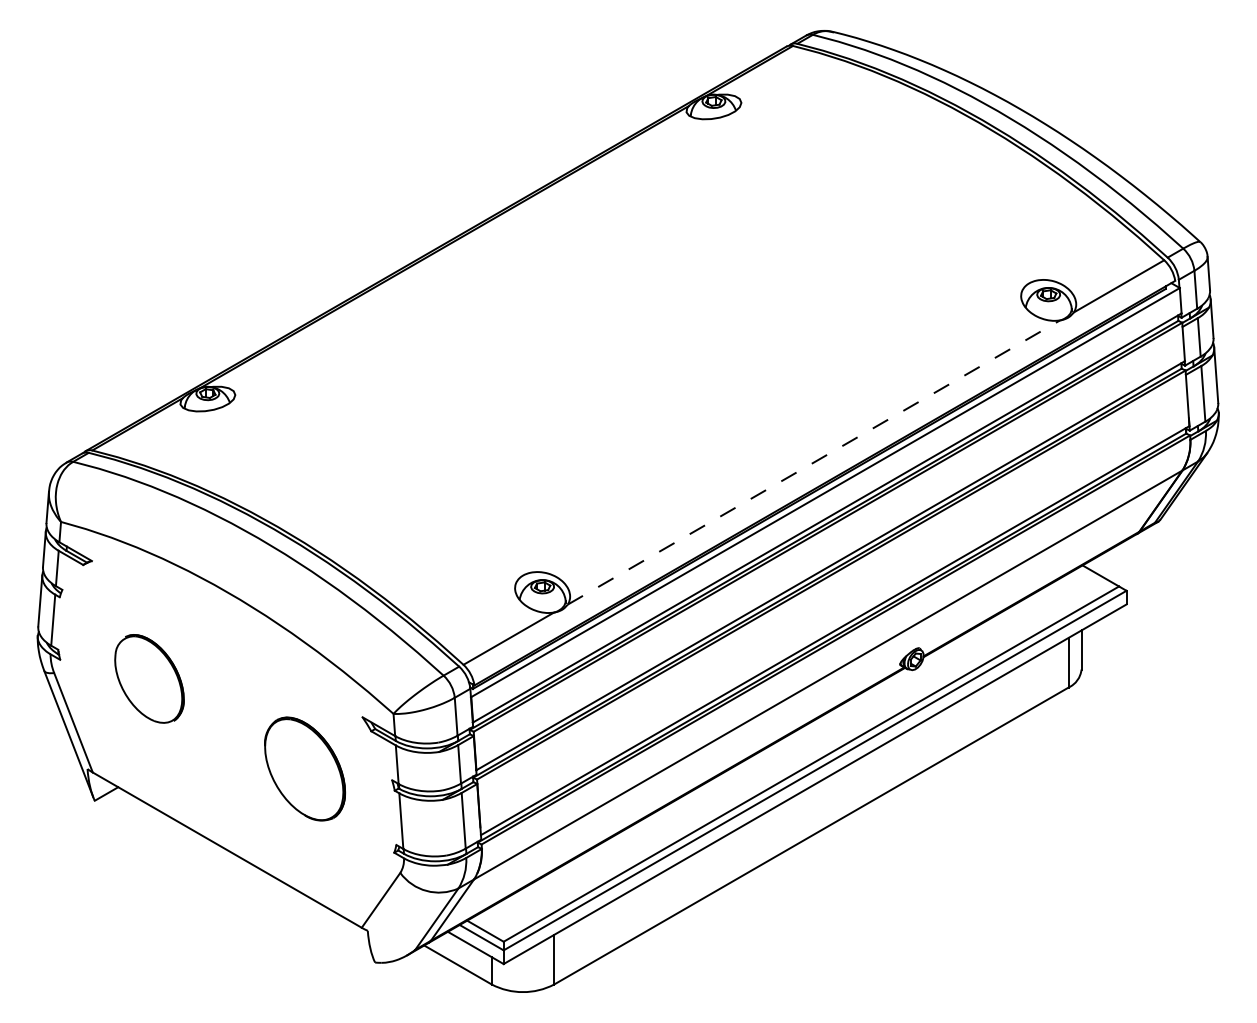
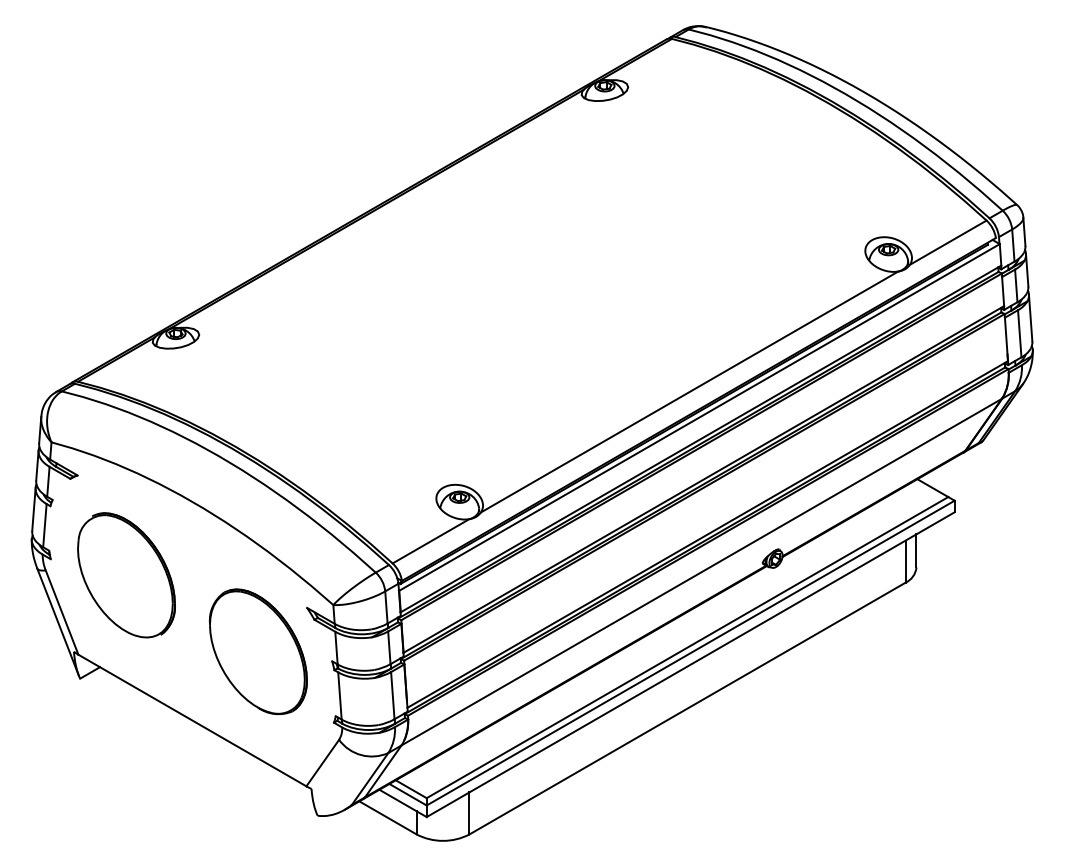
line: (814, 462) -> (690, 391), dashed -> solid
part: (149, 678) -> (126, 575), size x1.67
part: (304, 768) -> (257, 651), size x1.43

